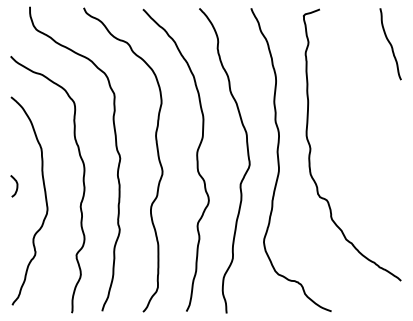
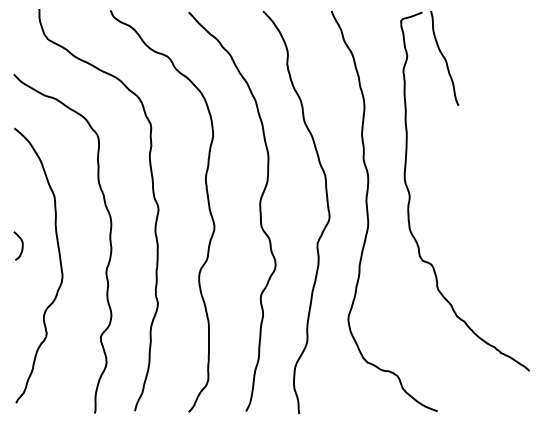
curve: (390, 43) -> (444, 57), moved

